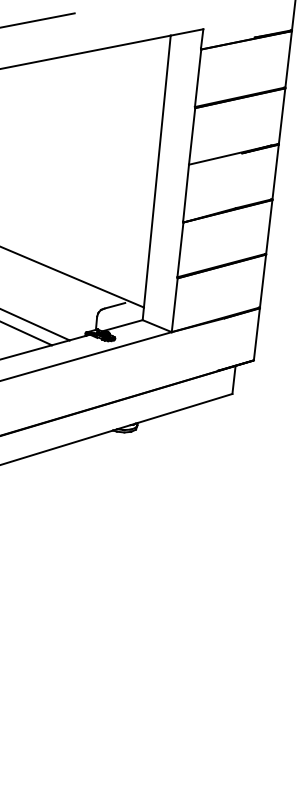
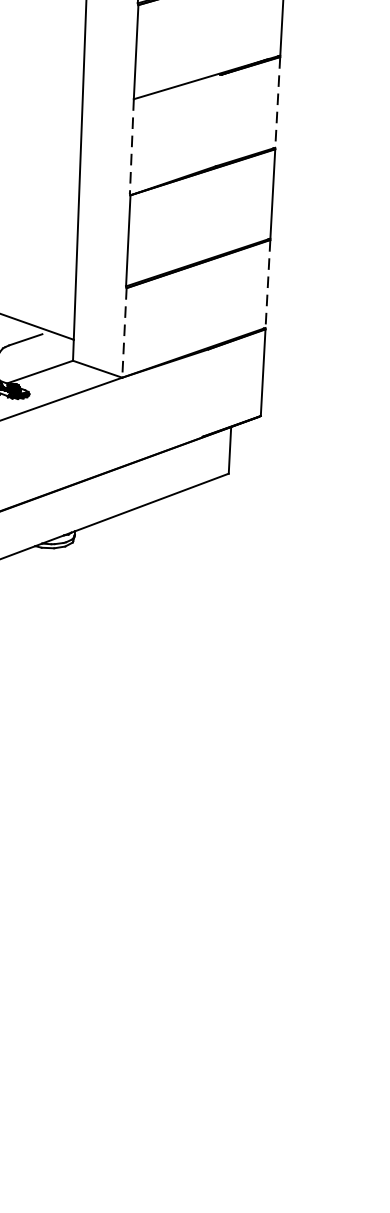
line: (275, 172) -> (277, 103), solid -> dashed
line: (186, 193) -> (132, 147), solid -> dashed
line: (263, 281) -> (268, 284), solid -> dashed
line: (174, 305) -> (124, 333), solid -> dashed

